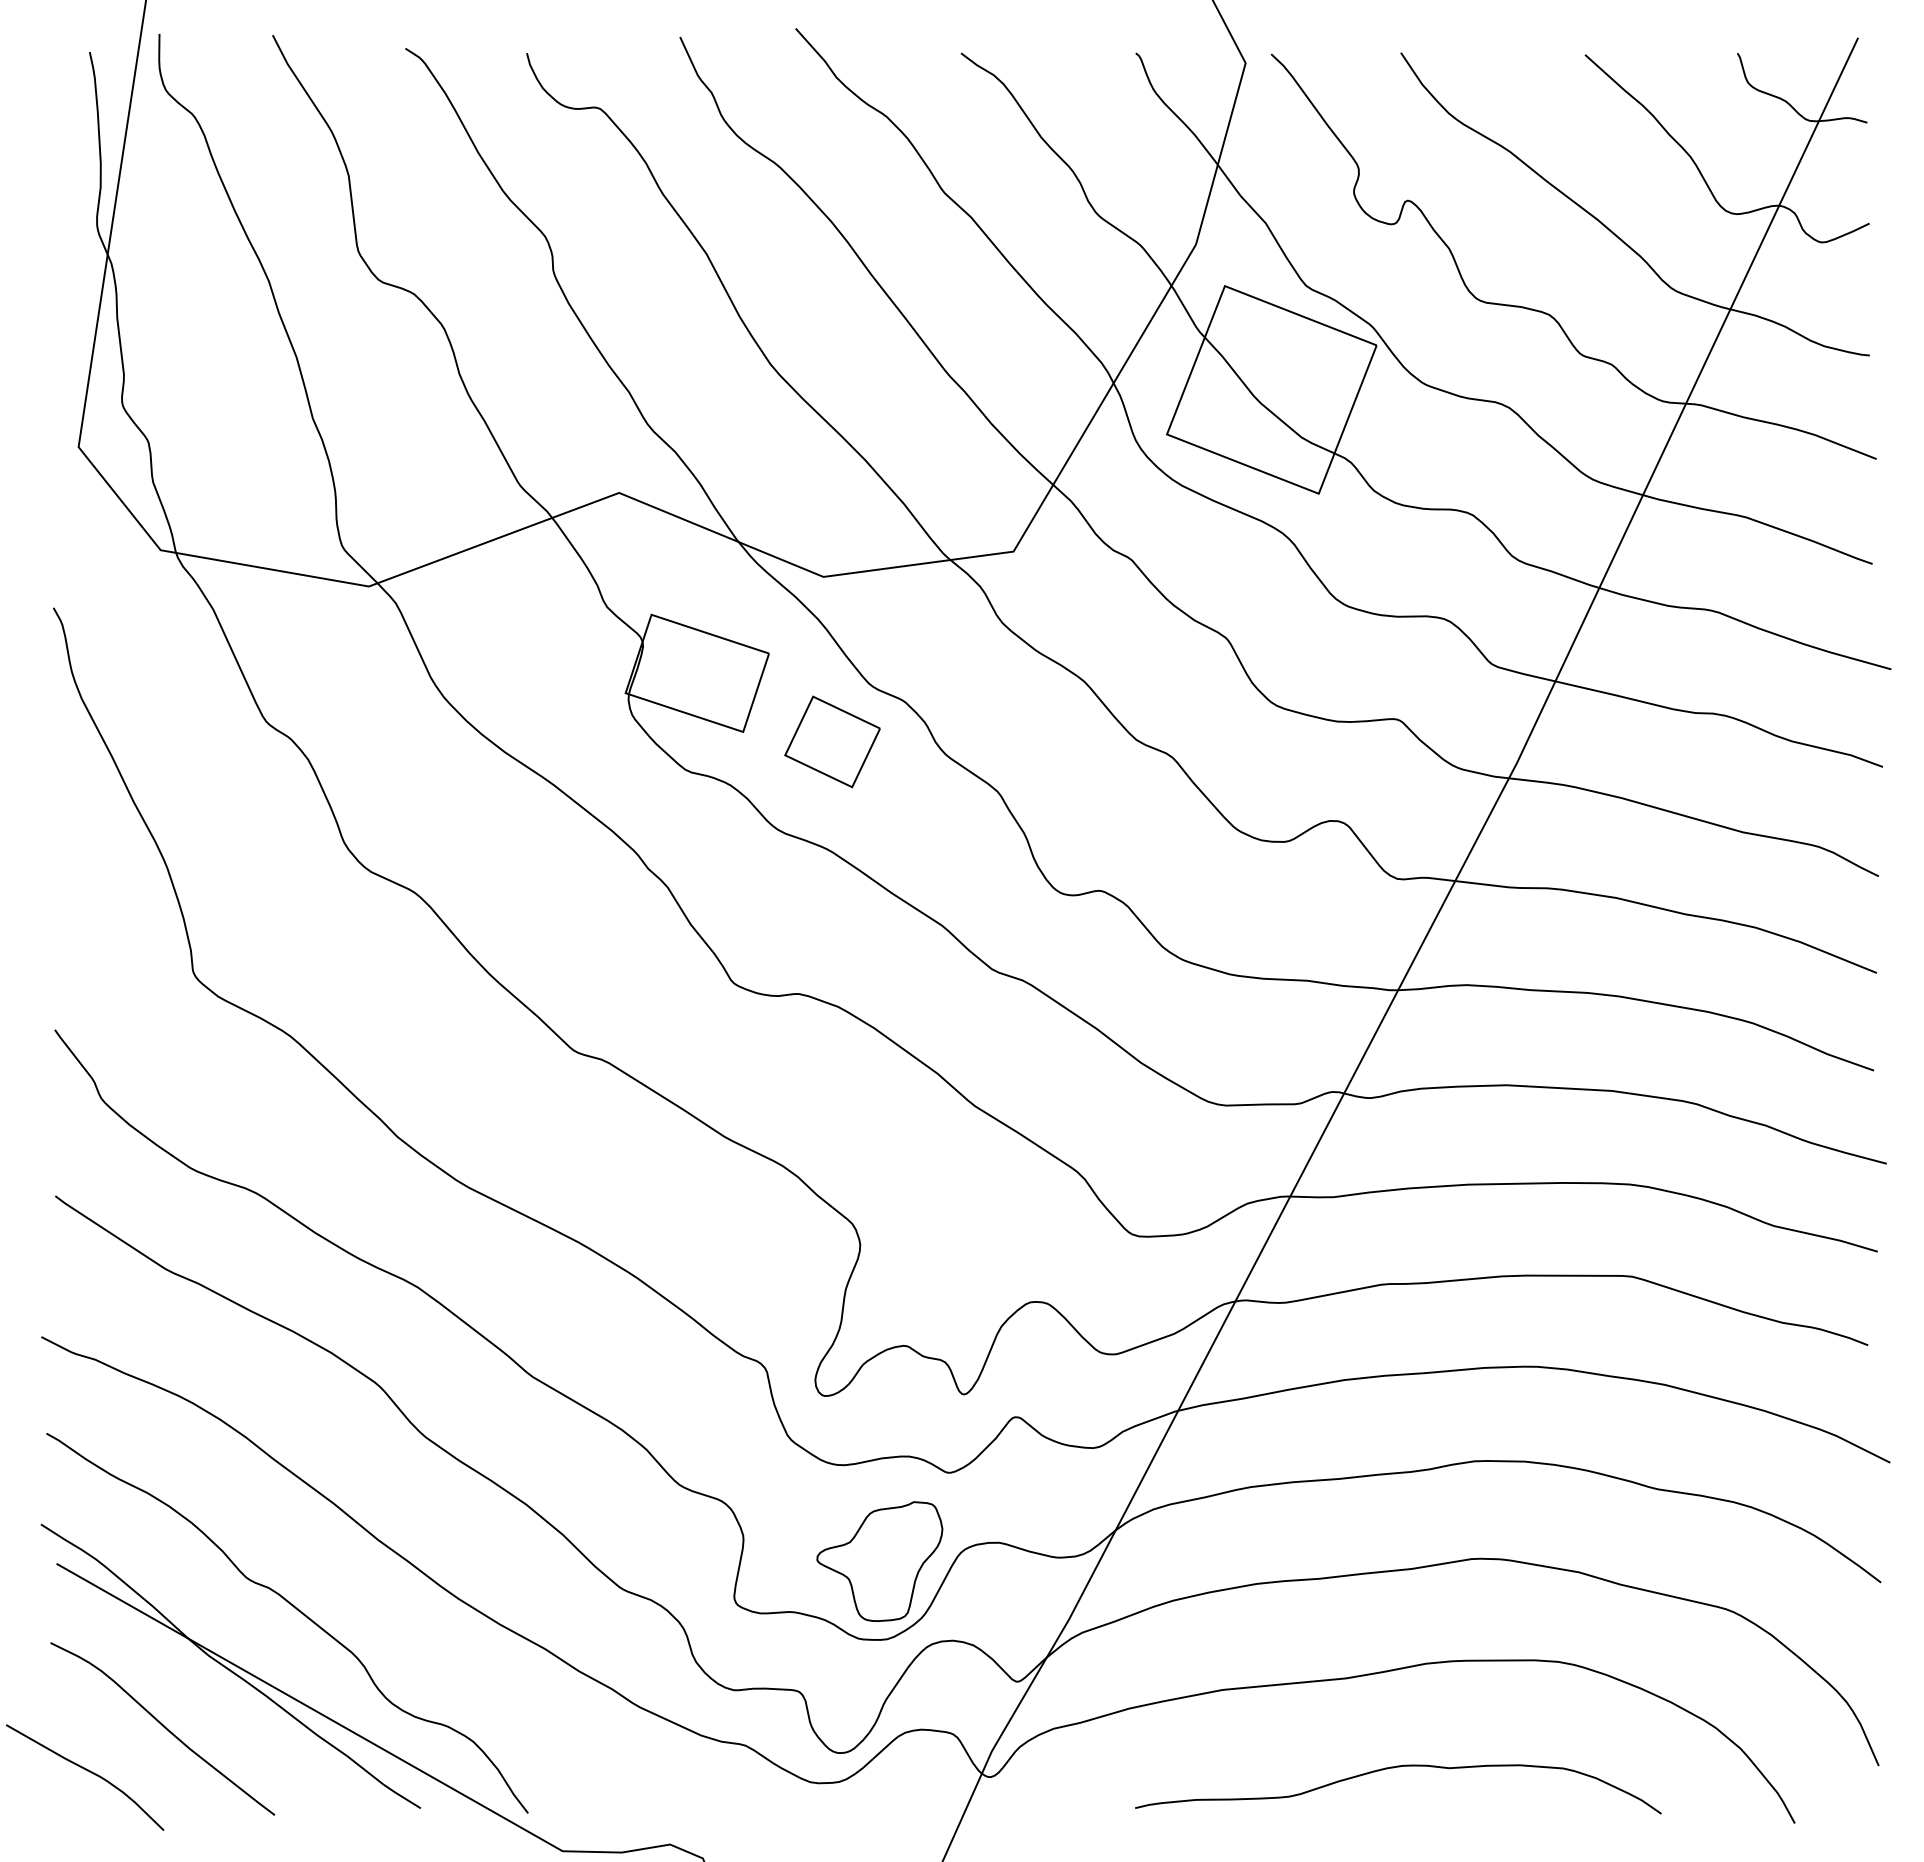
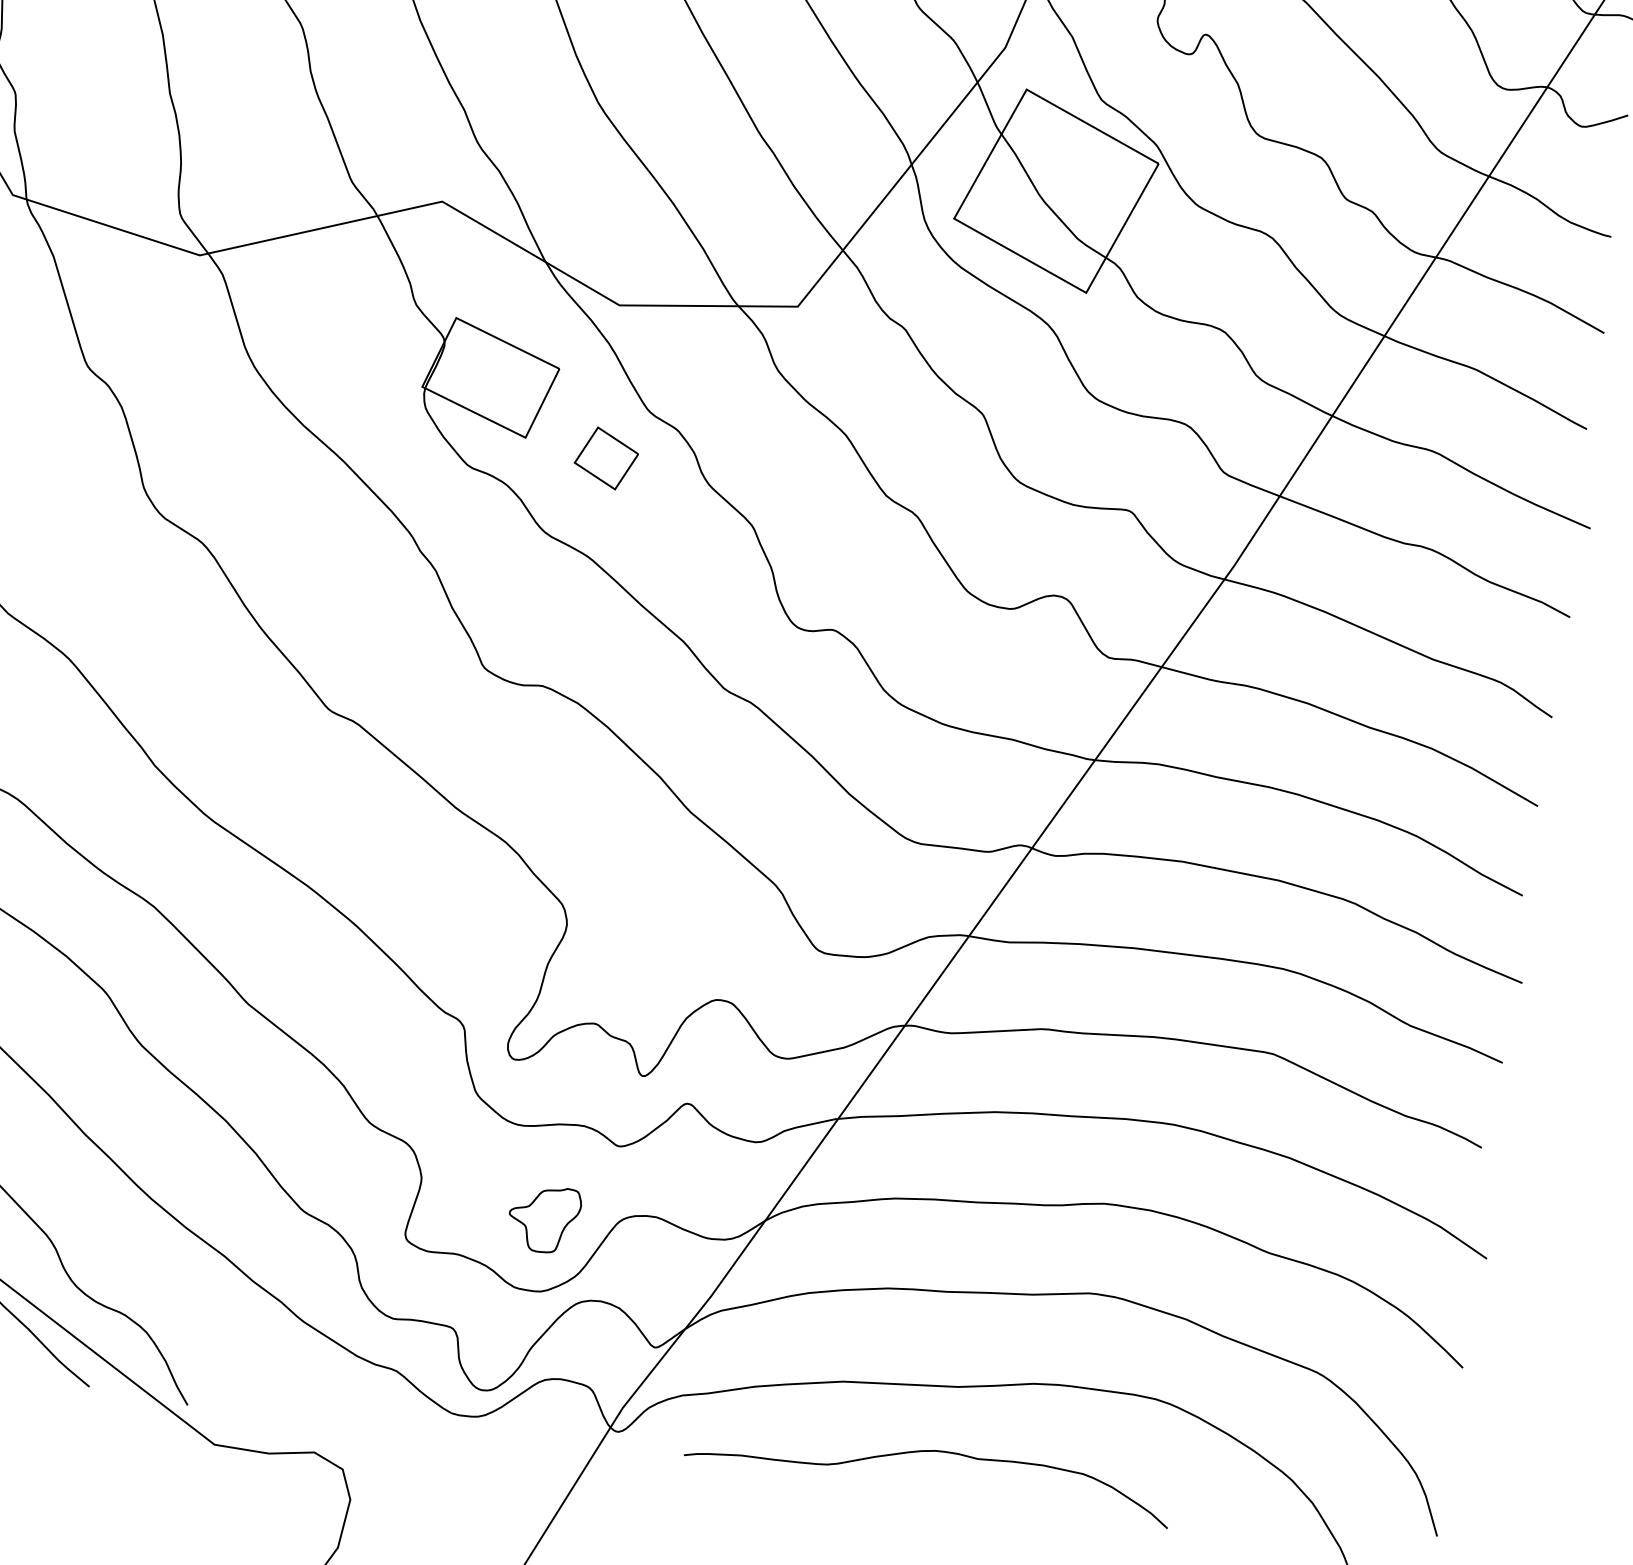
part: (832, 741) -> (606, 458), size x0.7
part: (879, 1561) -> (543, 1218), size x0.6
curve: (1393, 1768) -> (926, 1452), moved

